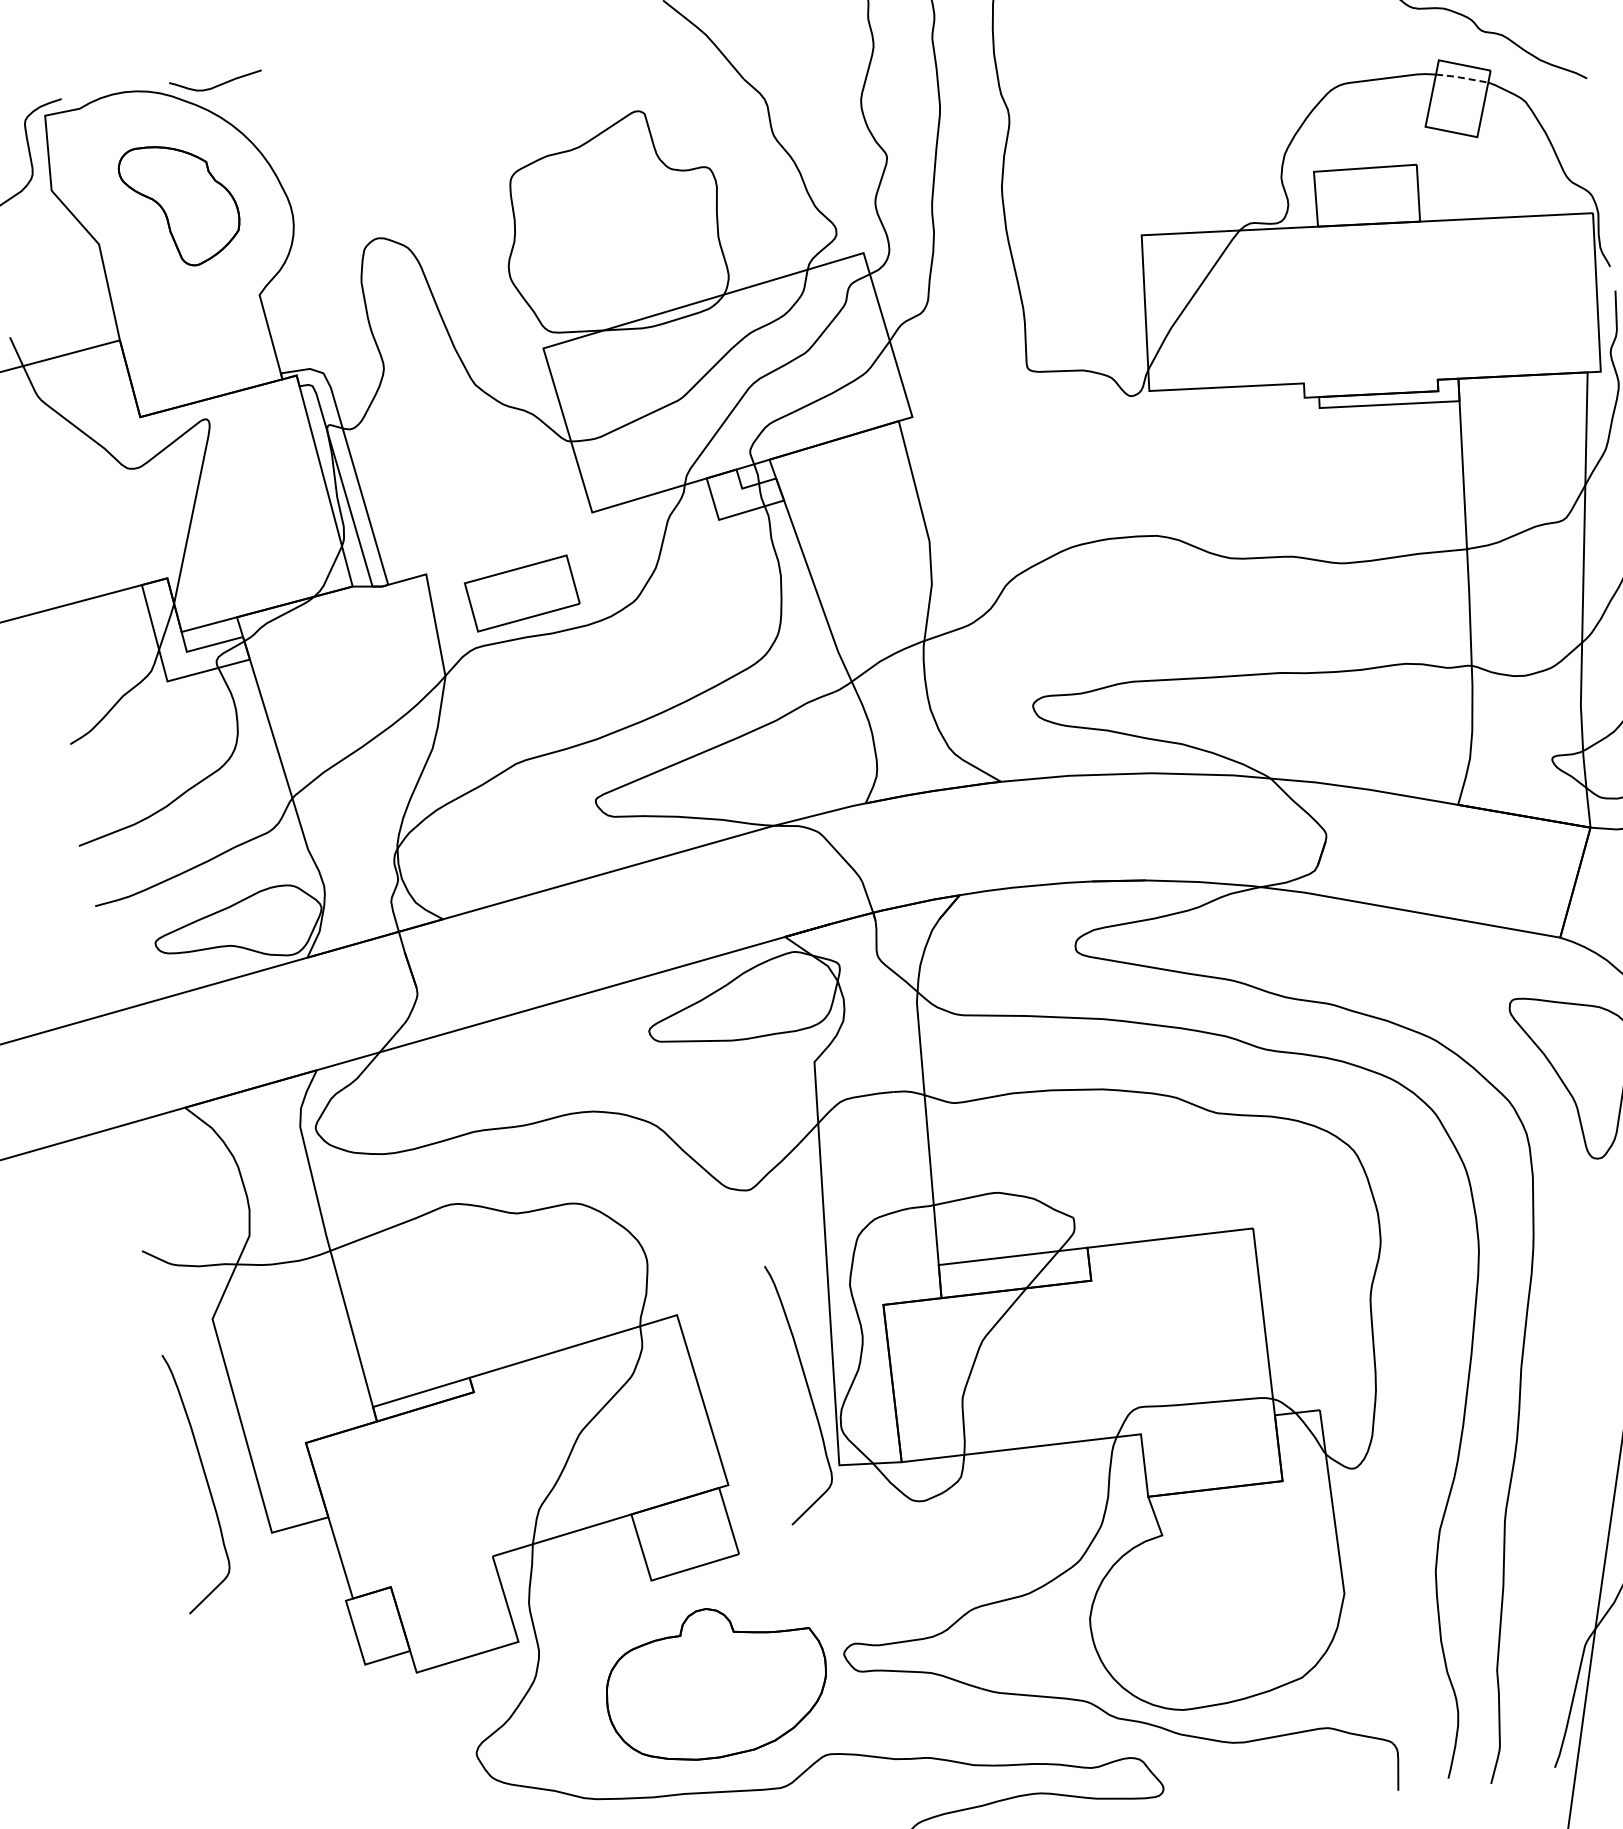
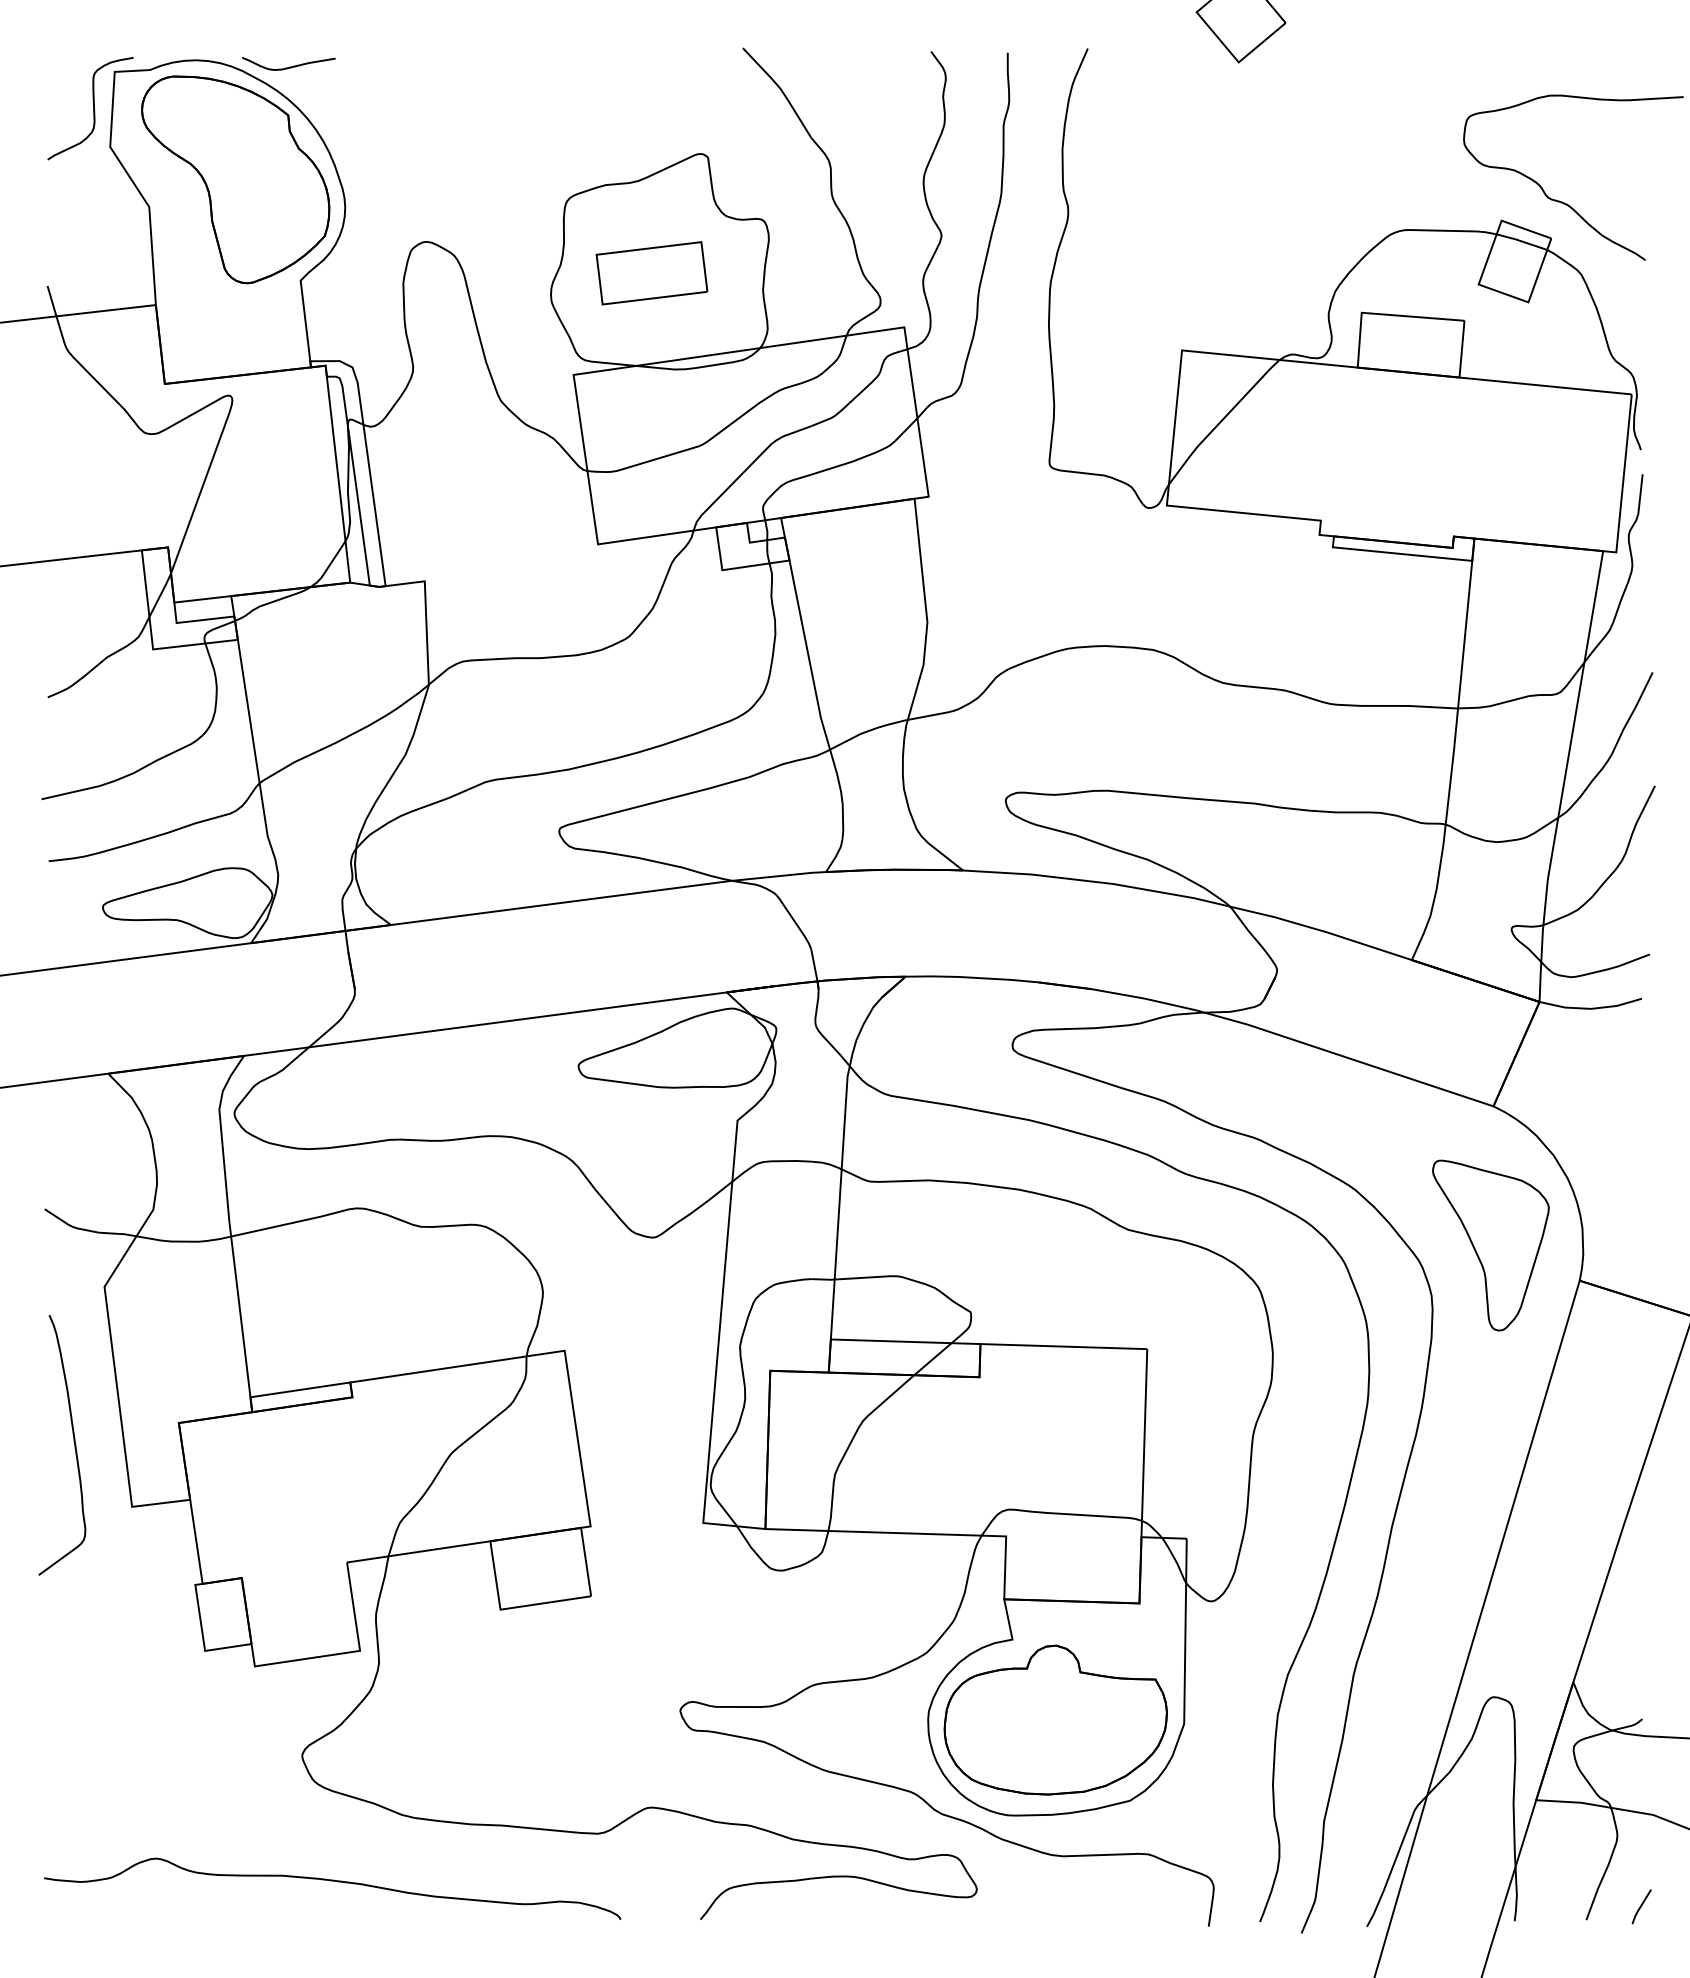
line: (1462, 77) -> (1522, 241), dashed -> solid
part: (180, 204) -> (235, 179), size x1.67
part: (521, 593) -> (651, 273), moved
curve: (806, 1387) -> (682, 1441), removed
part: (715, 1682) -> (1055, 1719), moved

